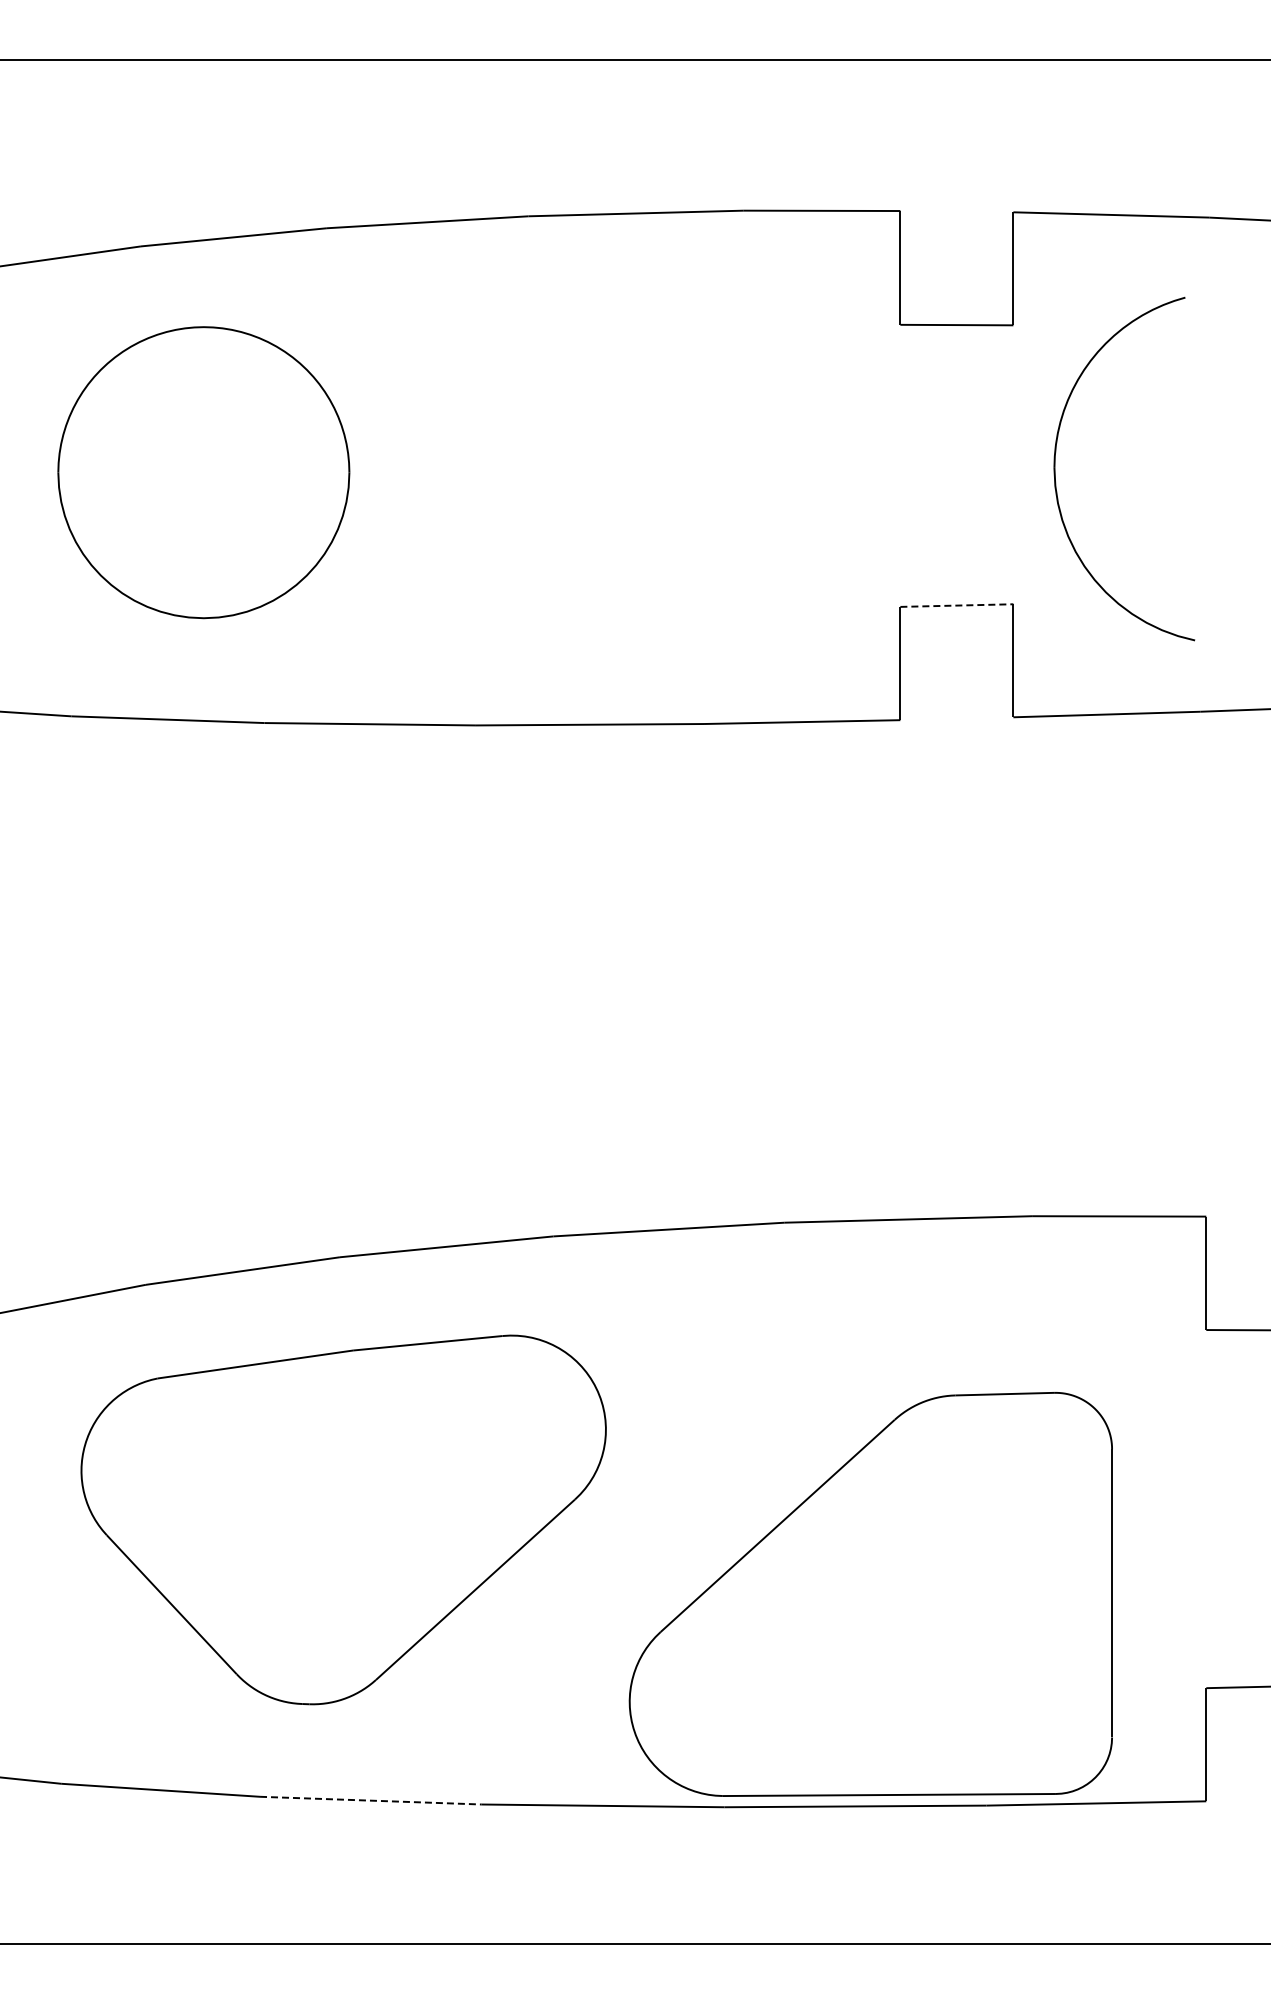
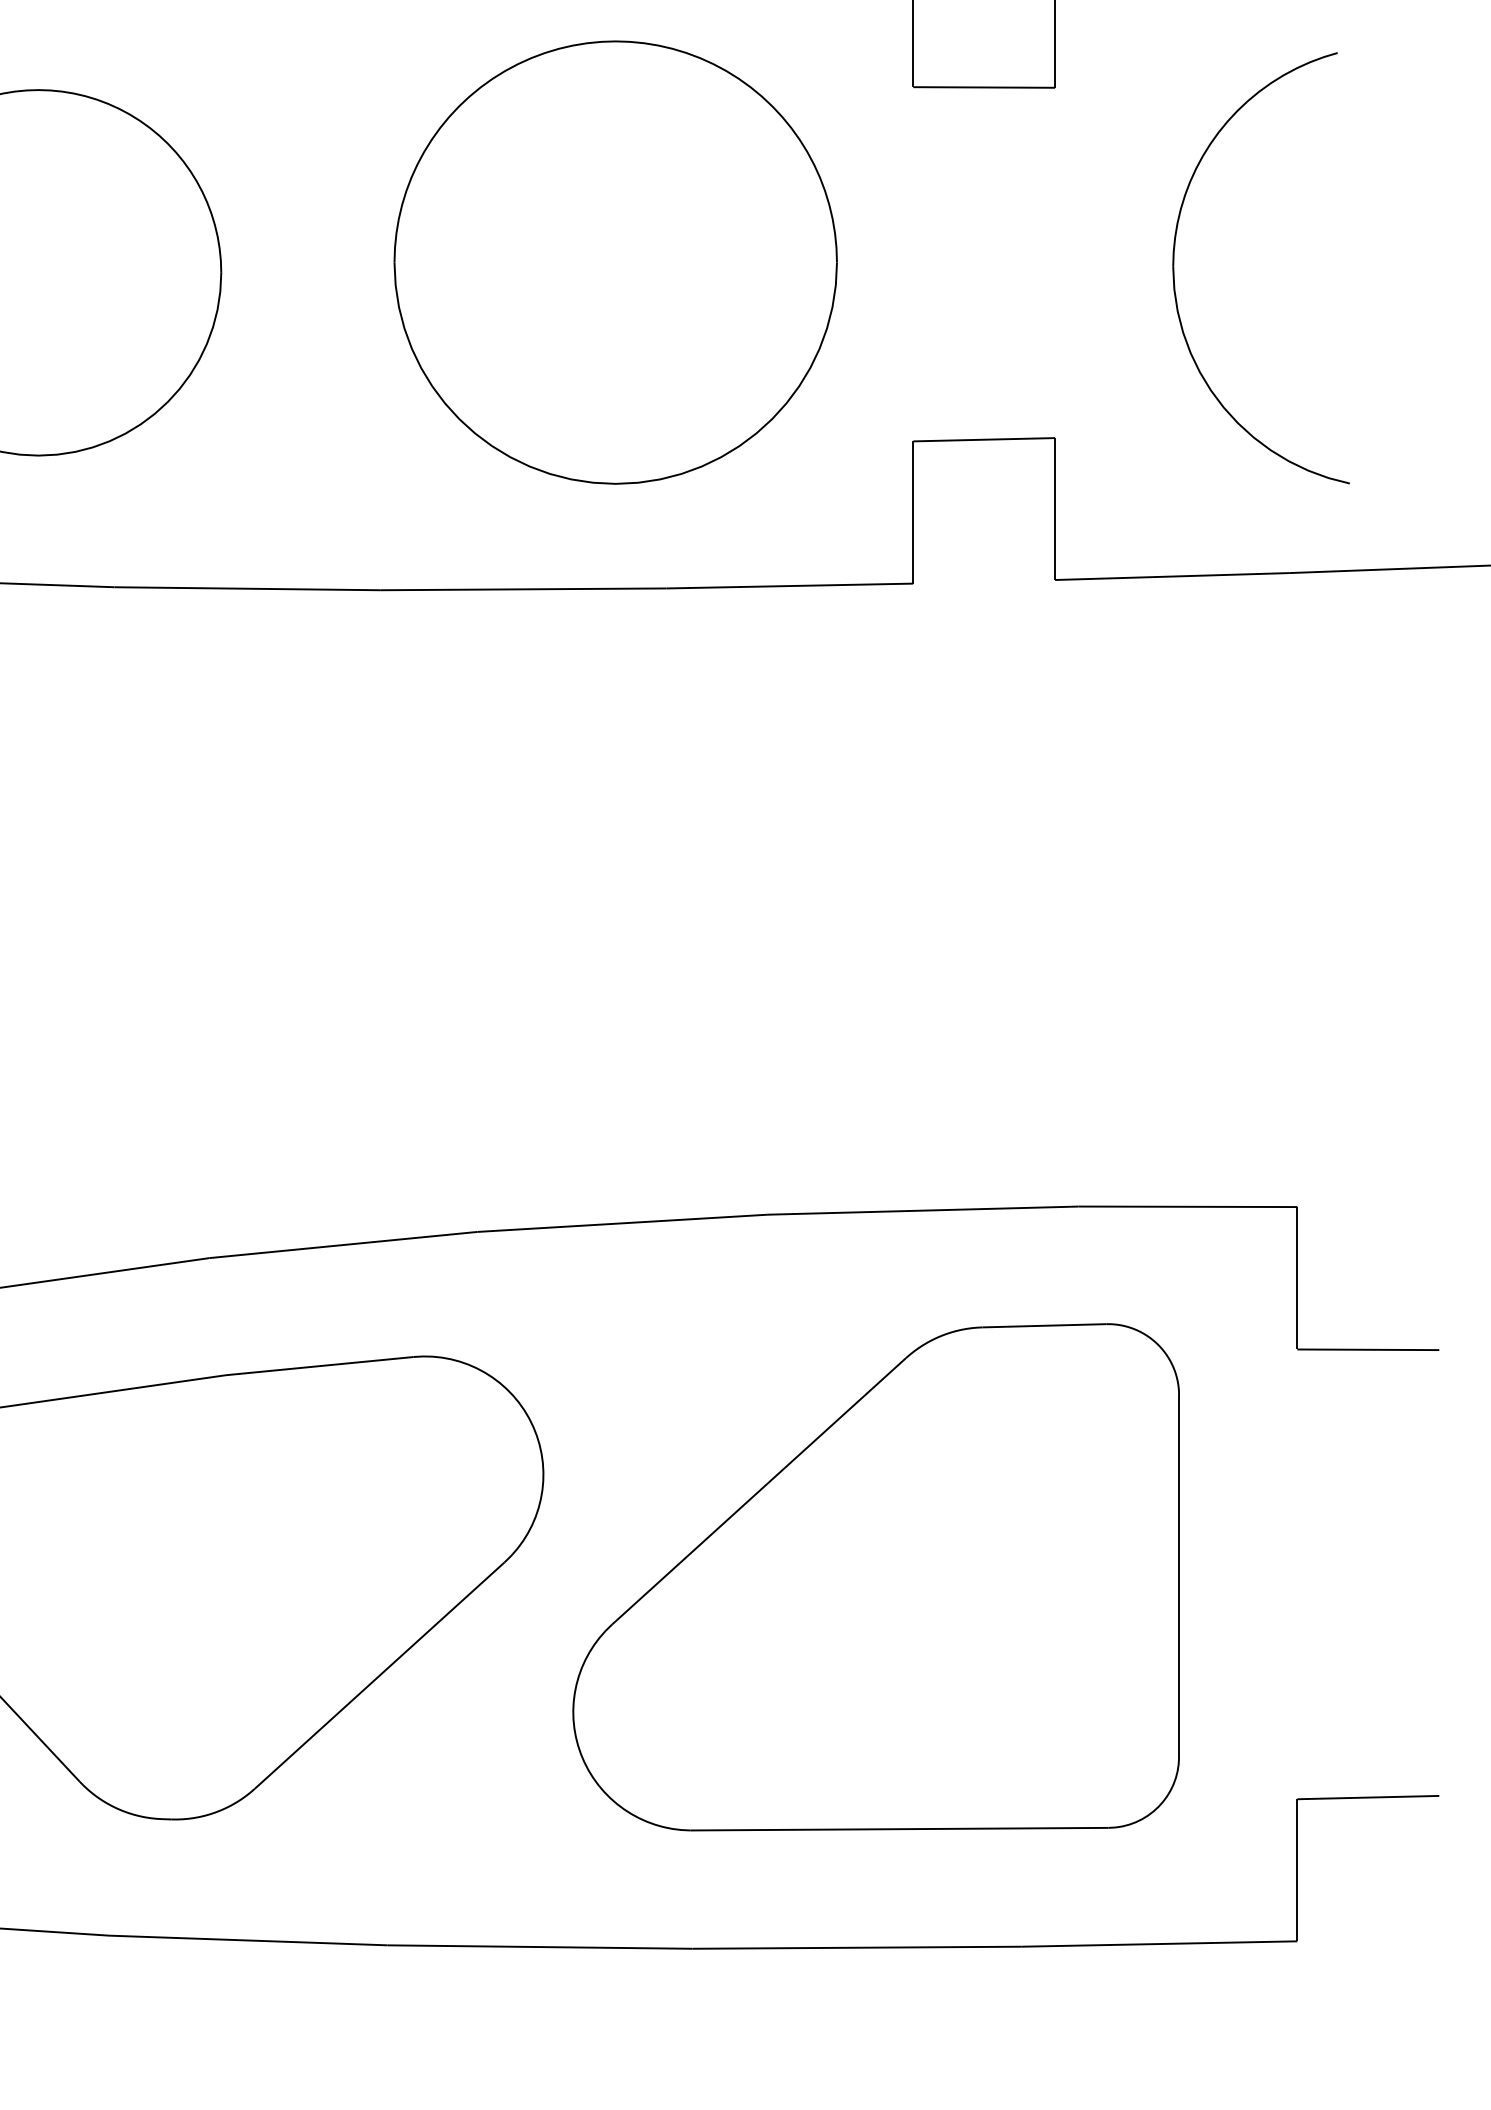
part: (663, 464) -> (615, 262), added
part: (1055, 468) -> (1174, 267), moved
line: (956, 605) -> (983, 439), dashed -> solid
part: (870, 1594) -> (875, 1577), moved
line: (370, 1800) -> (247, 1940), dashed -> solid

